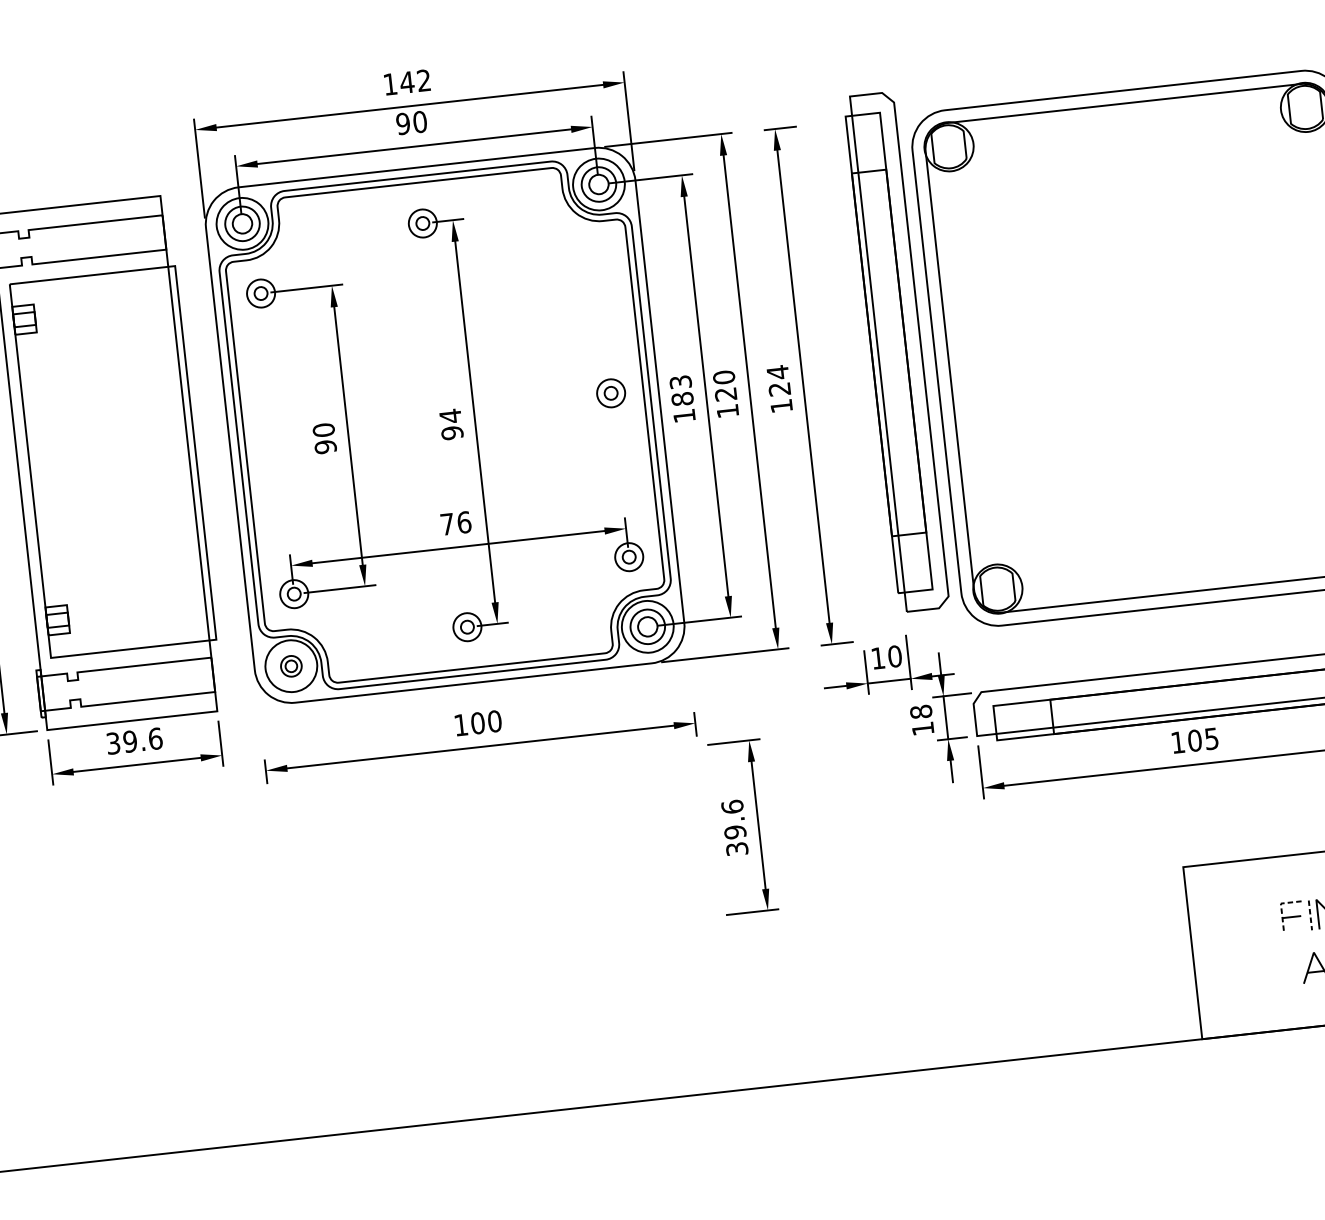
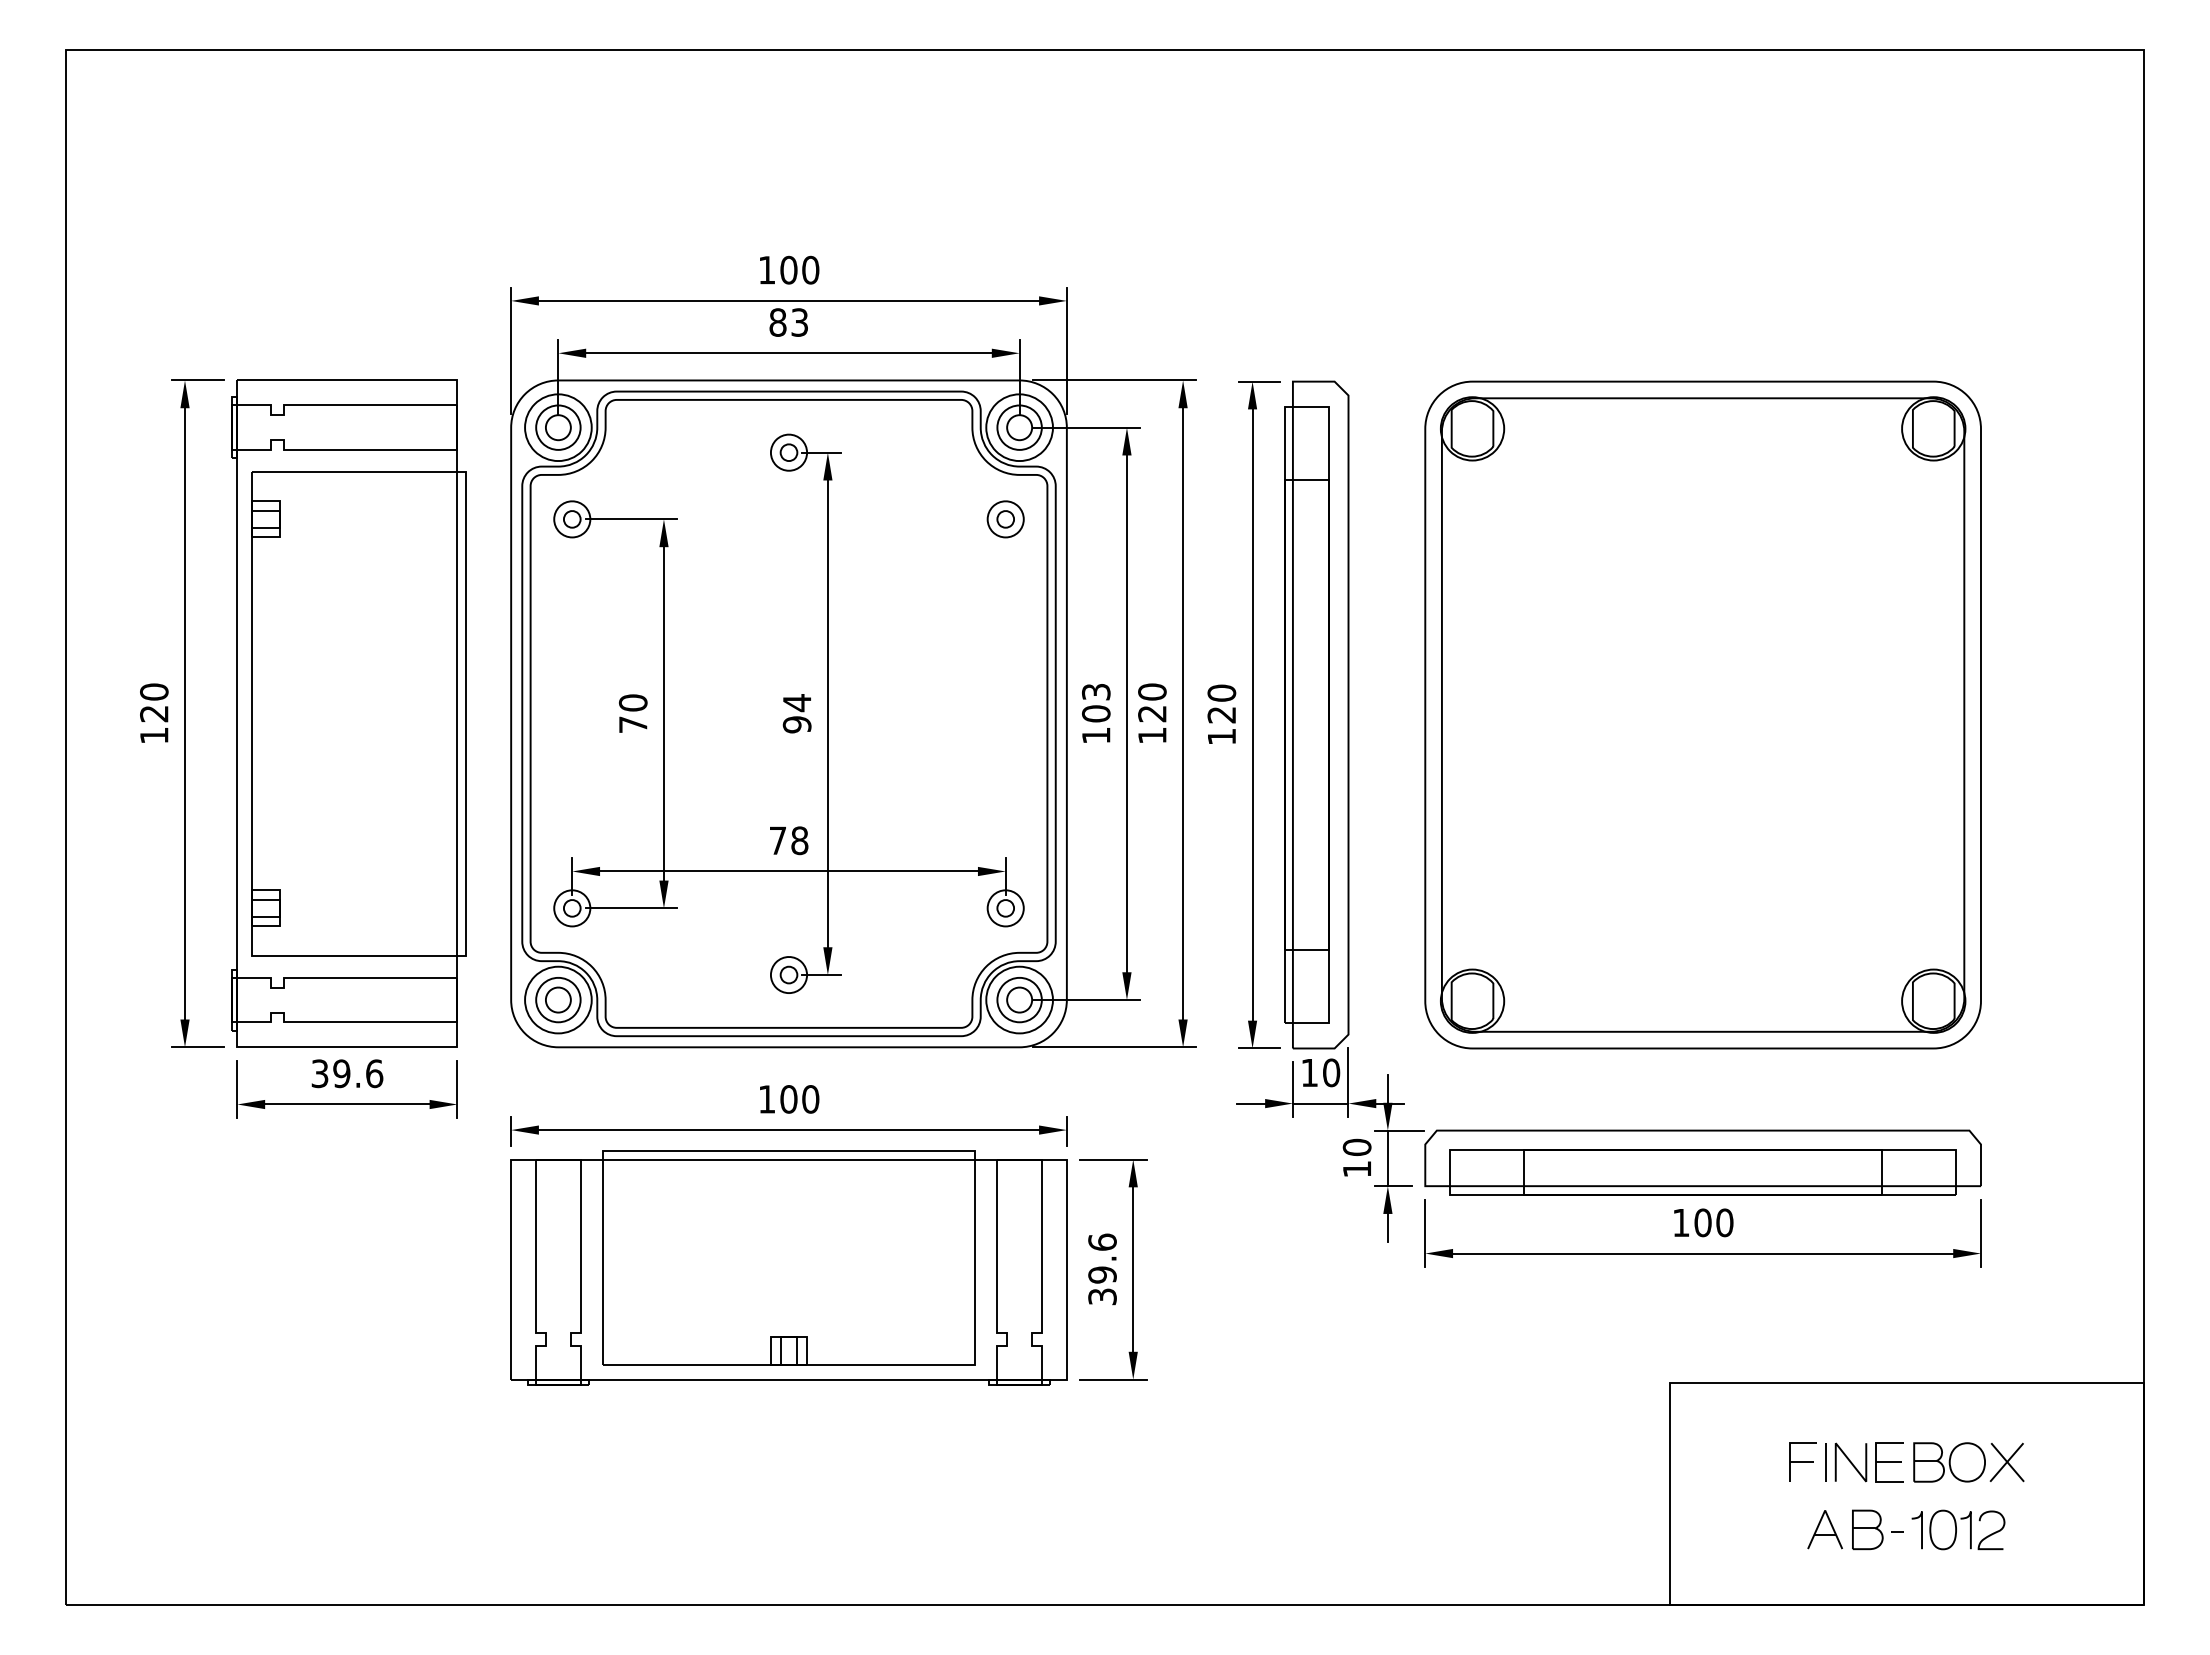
text: (415, 81) -> (799, 269), 142 -> 100
text: (411, 122) -> (788, 322), 90 -> 83
part: (896, 351) -> (1316, 714), moved
text: (777, 372) -> (1221, 693), 124 -> 120
part: (610, 393) -> (1005, 519), moved
text: (682, 398) -> (1096, 713), 183 -> 103
text: (325, 446) -> (633, 724), 90 -> 70
text: (464, 522) -> (799, 840), 76 -> 78
part: (291, 666) -> (558, 1000), size x1.67
text: (921, 711) -> (1357, 1147), 18 -> 10
text: (1211, 738) -> (1724, 1222), 105 -> 100
part: (491, 853) -> (788, 1267), added
line: (1281, 908) -> (1789, 1449), dashed -> solid
line: (1310, 915) -> (1826, 1462), dashed -> solid

